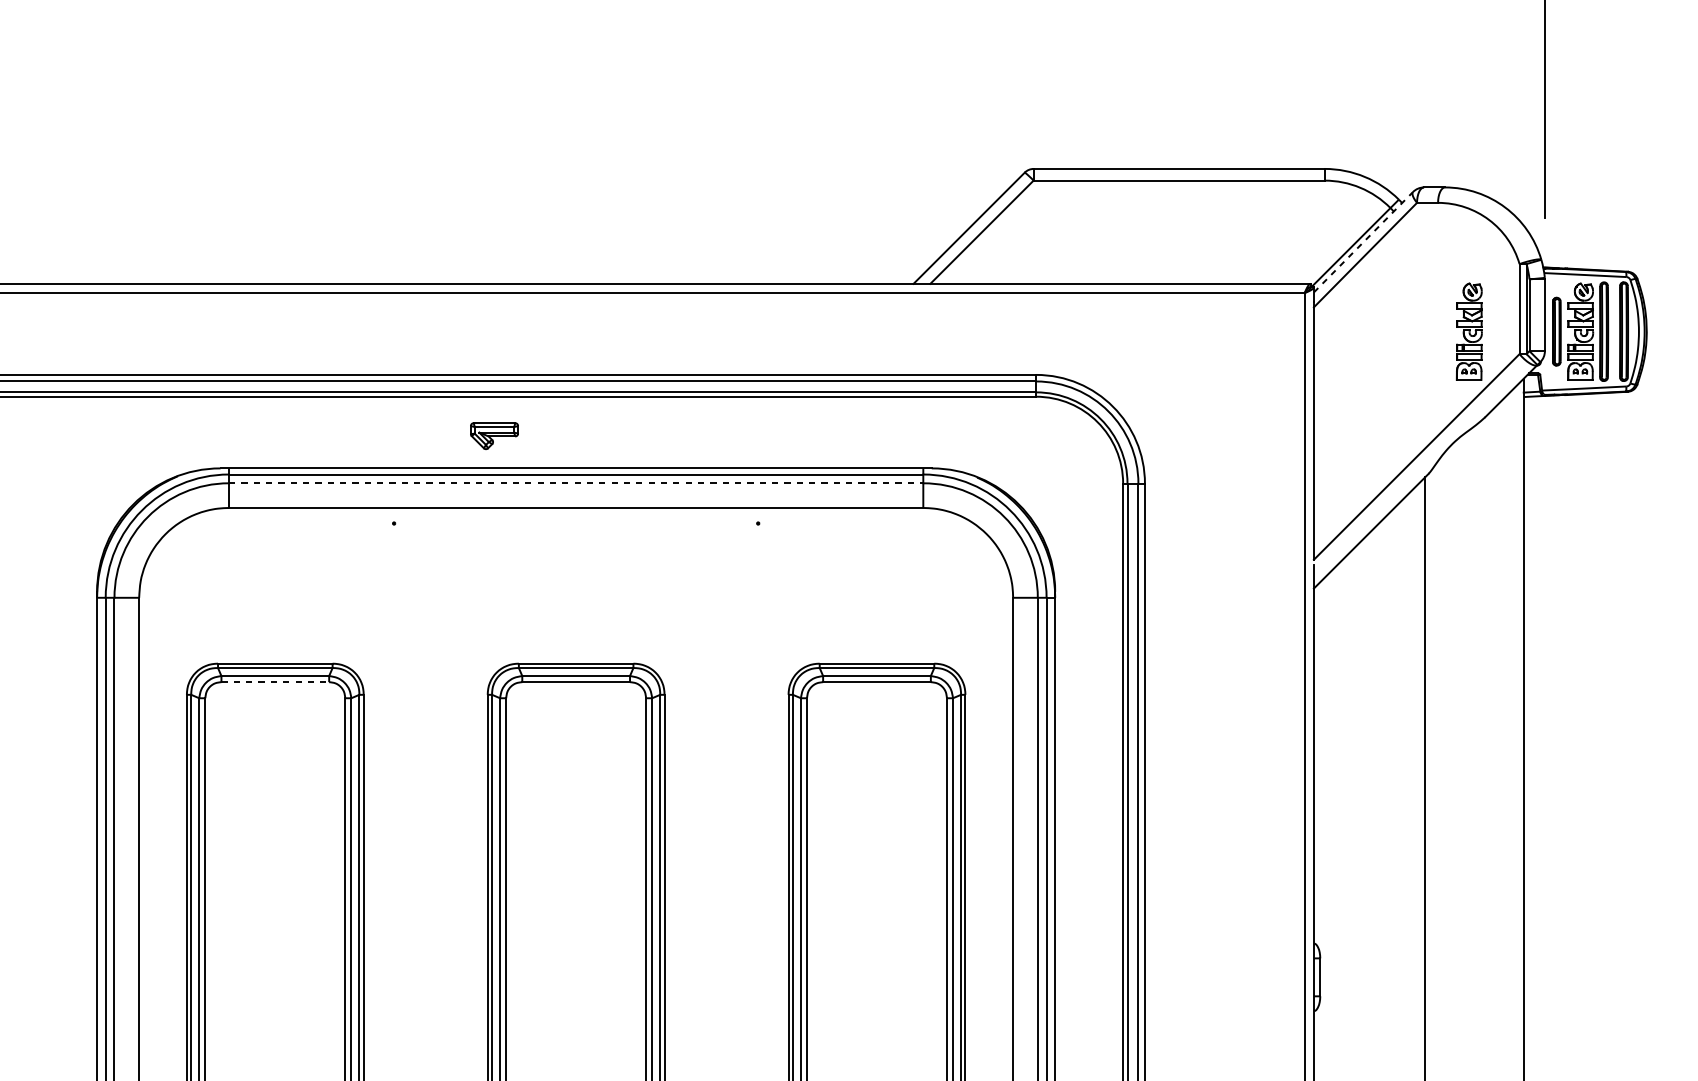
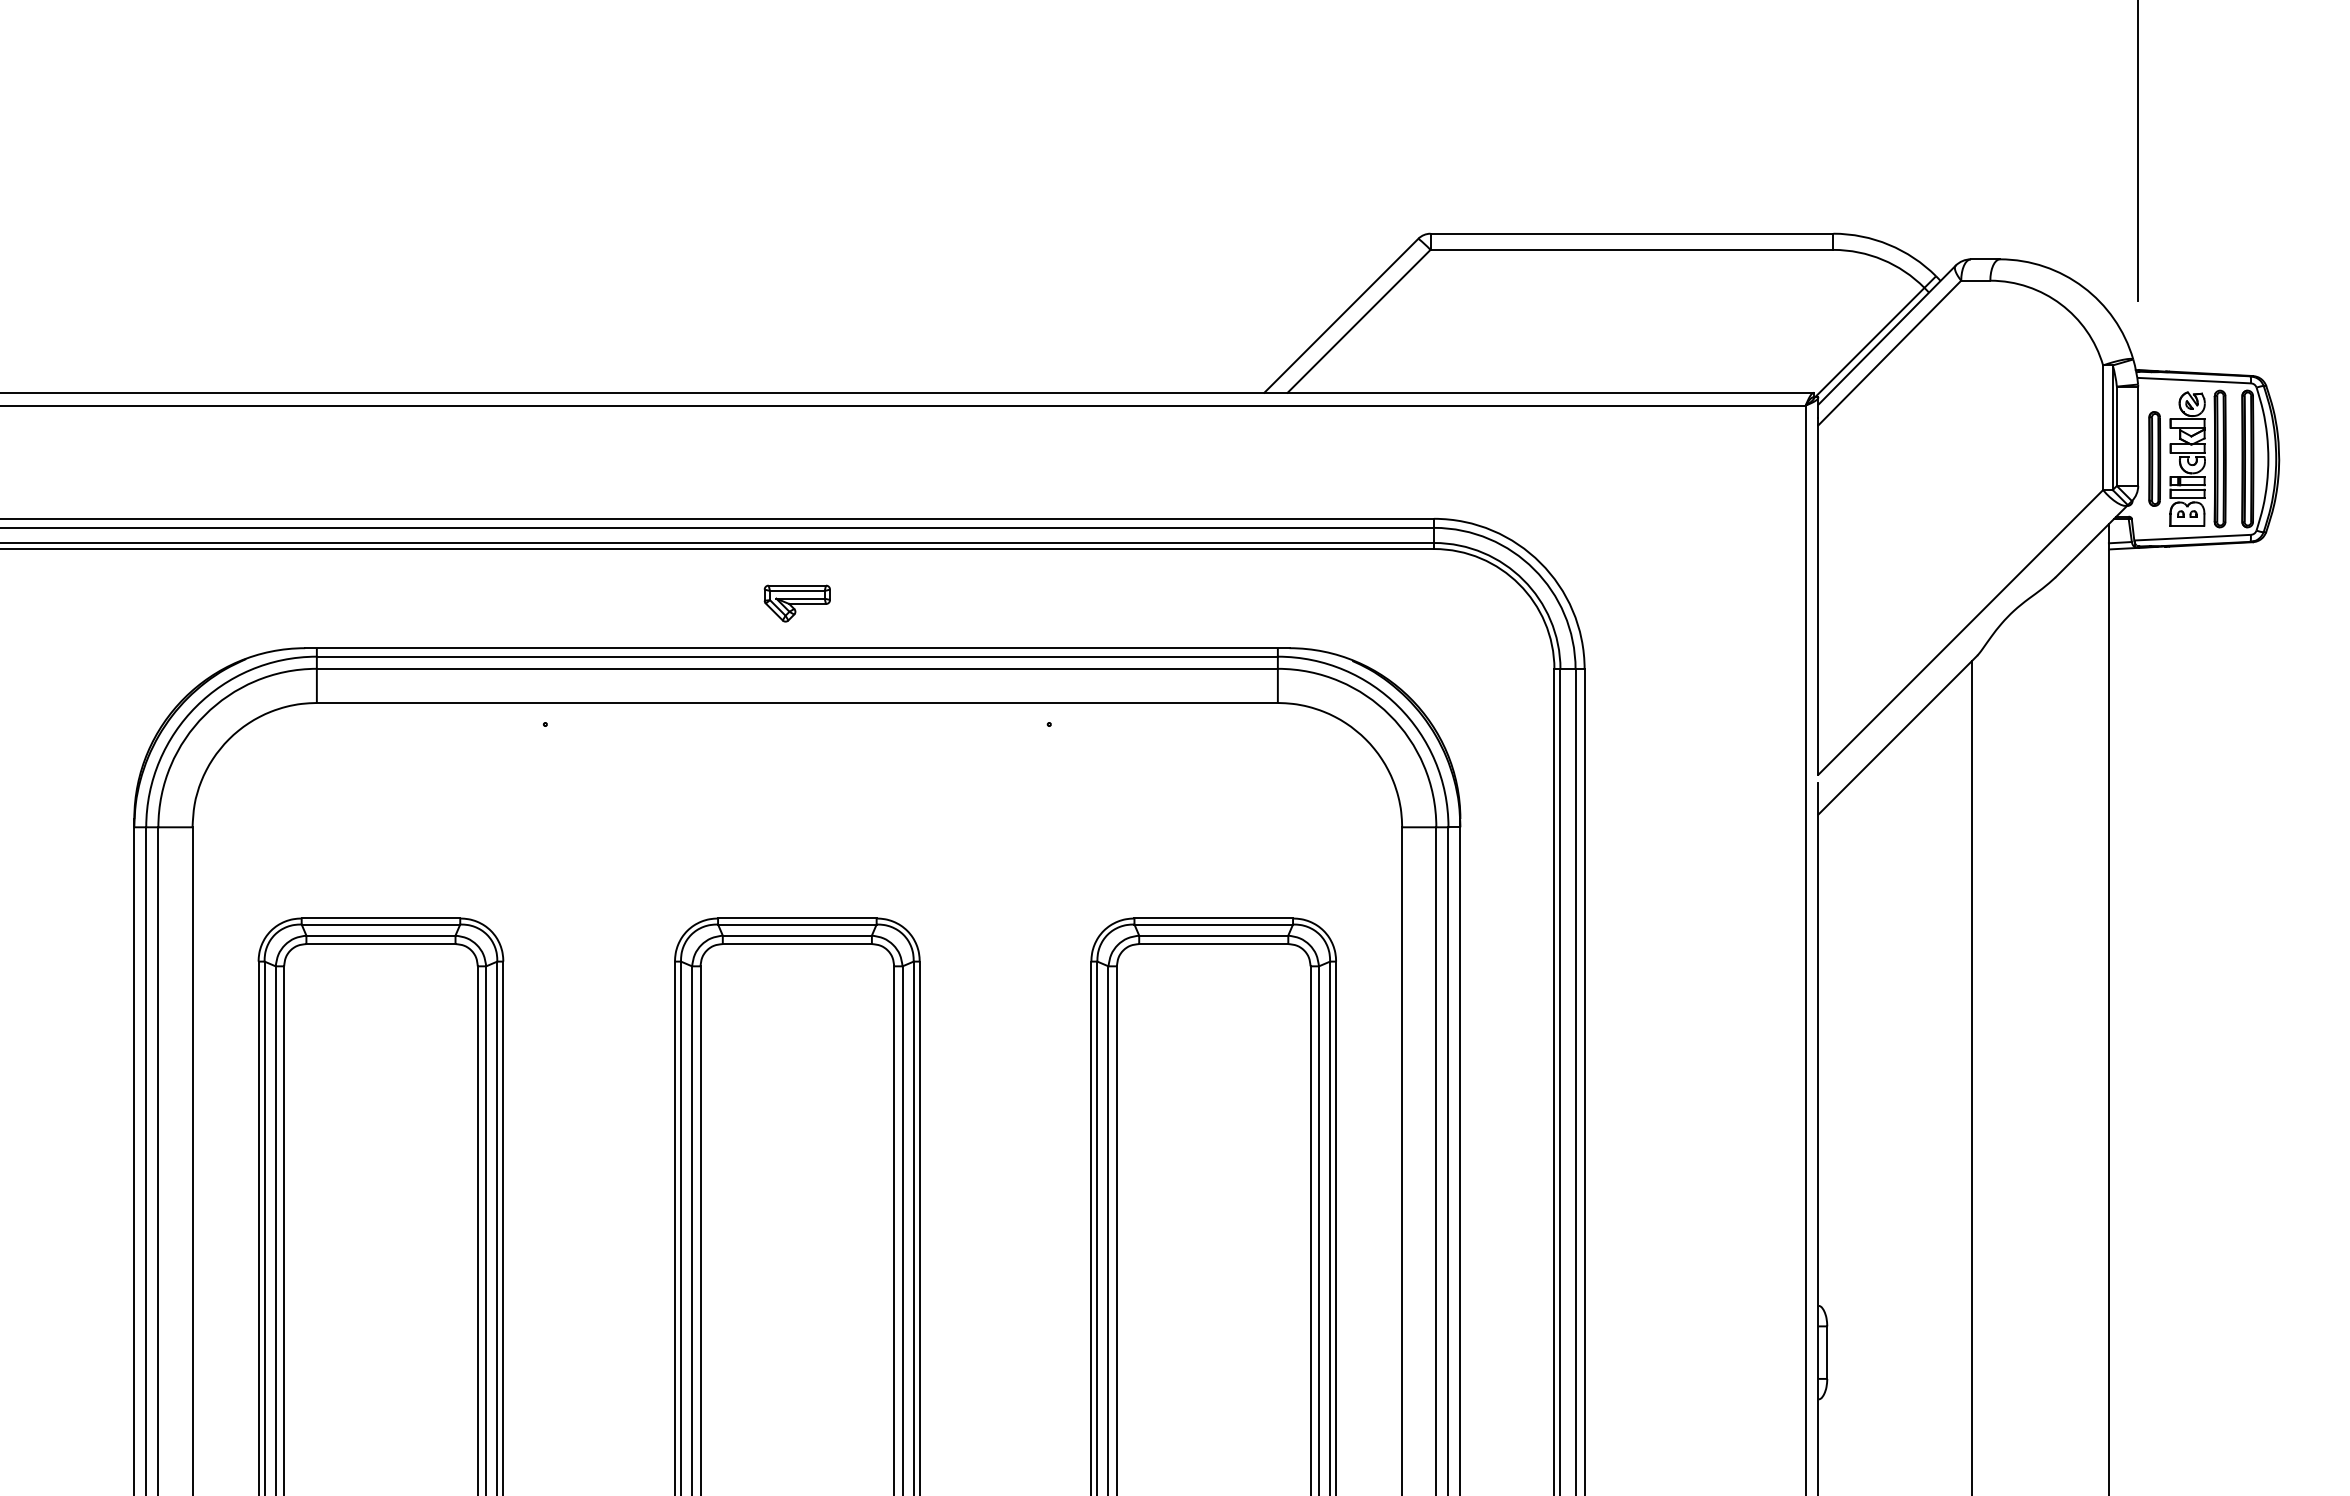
line: (1363, 242) -> (1887, 335), dashed -> solid
part: (1469, 331) -> (2033, 458), removed
part: (493, 436) -> (796, 603), moved
line: (576, 483) -> (797, 668), dashed -> solid
line: (274, 682) -> (380, 944), dashed -> solid

